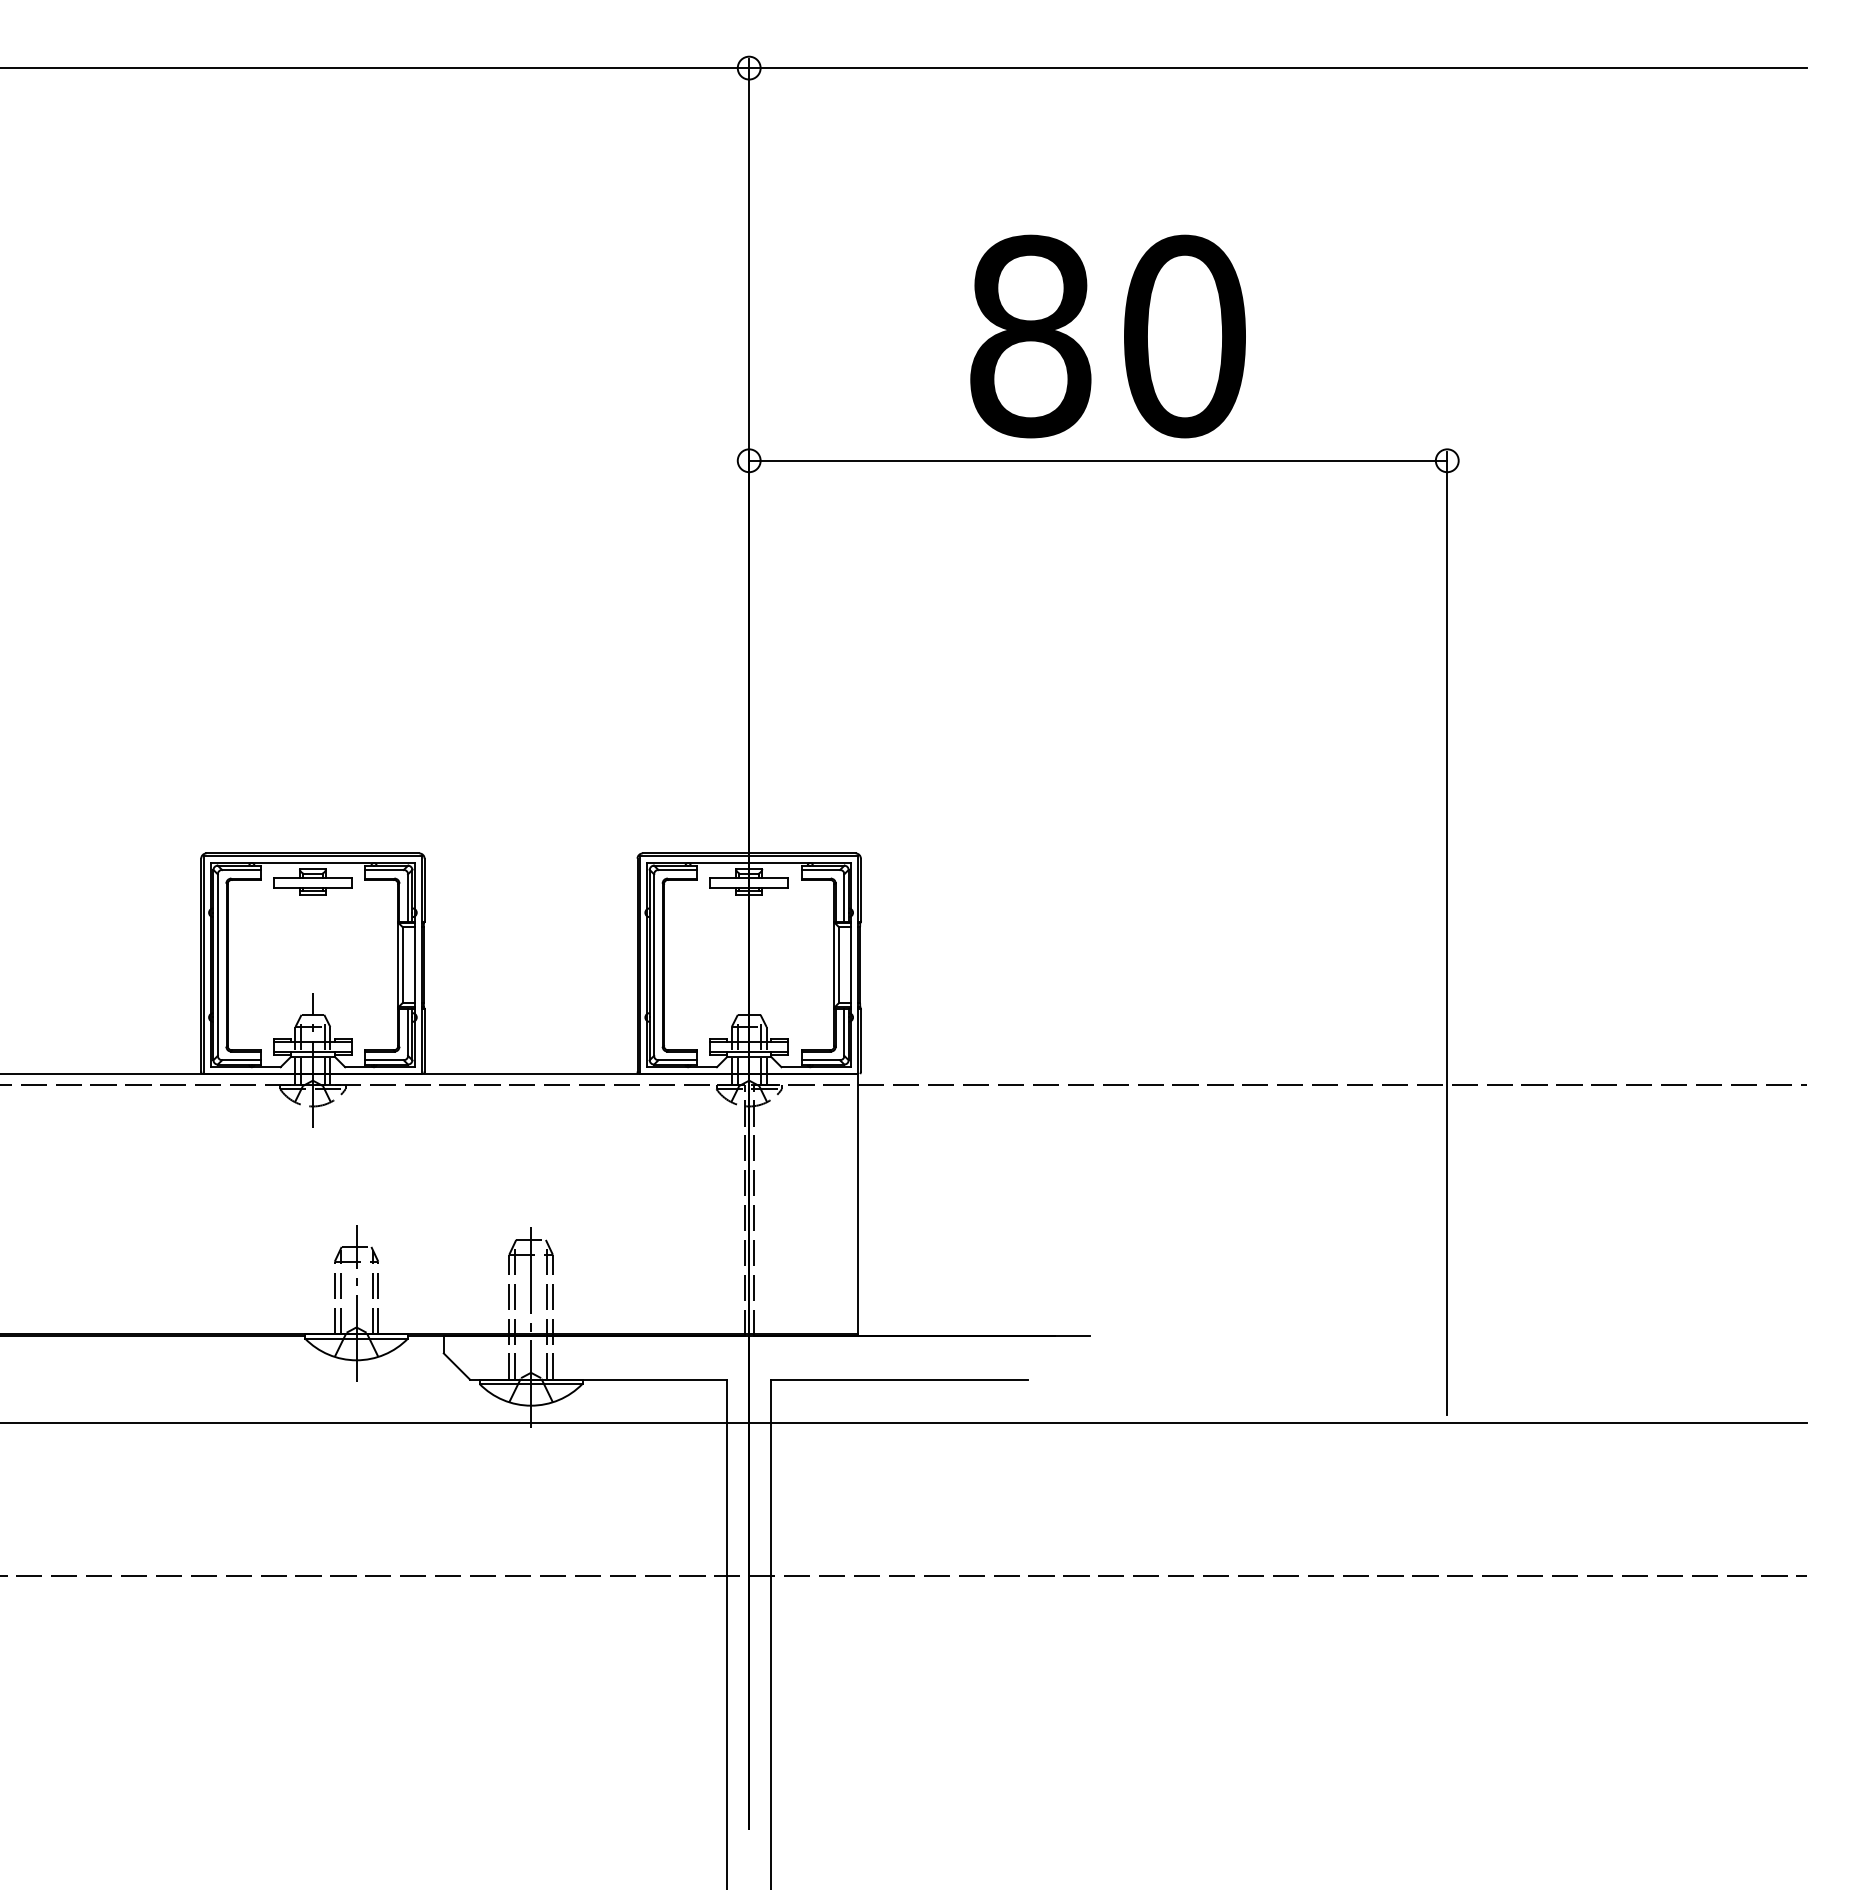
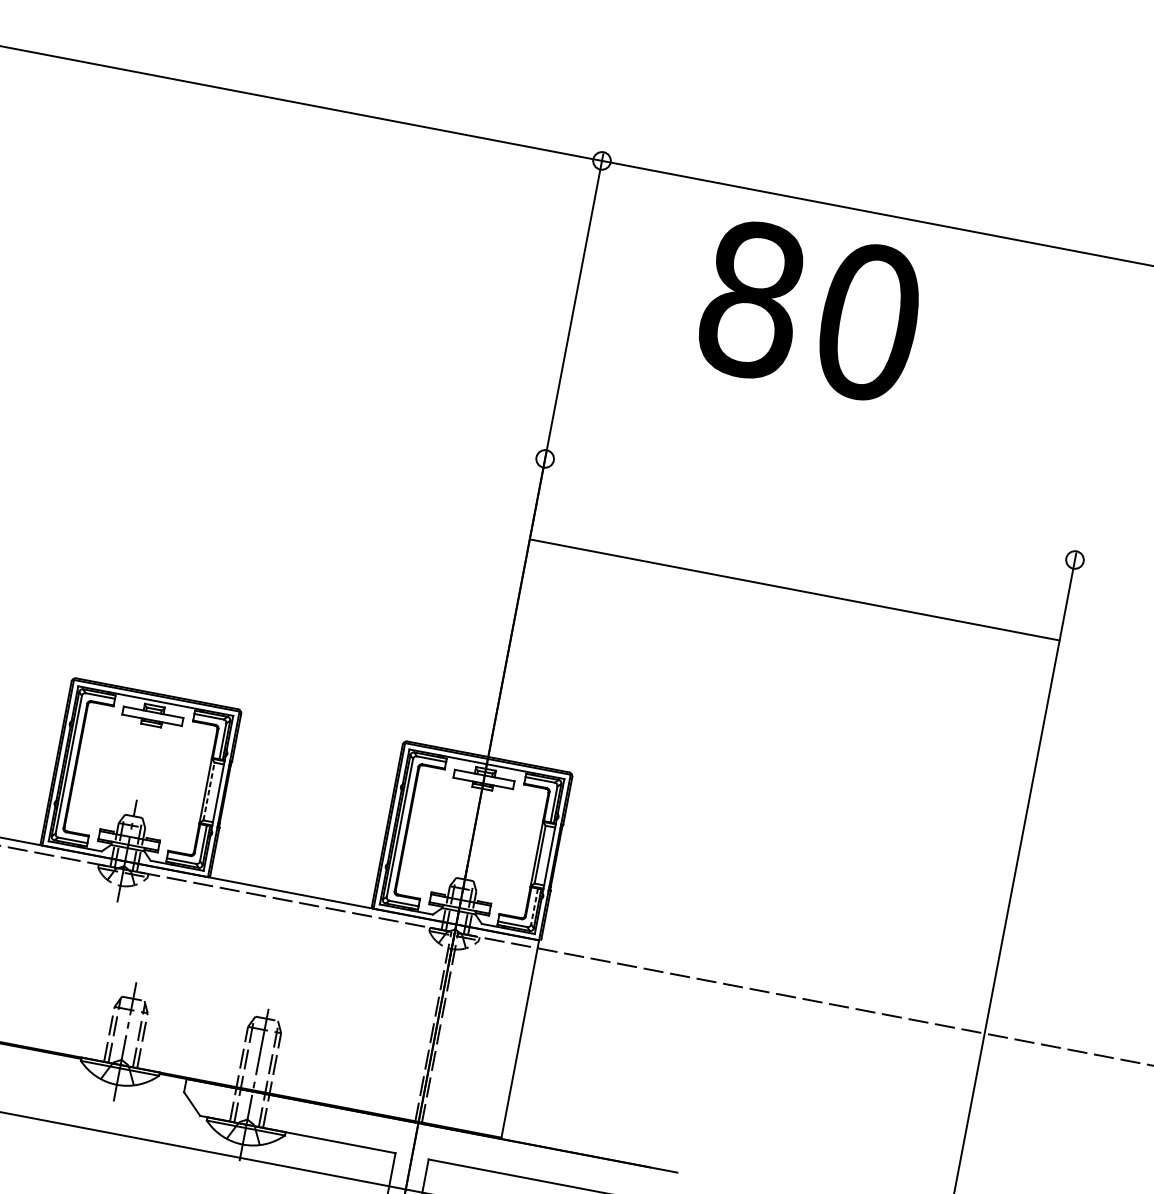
text: (1107, 336) -> (810, 311), moved
line: (1098, 460) -> (794, 589), moved
line: (402, 964) -> (209, 791), solid -> dashed
line: (844, 1032) -> (534, 906), solid -> dashed

